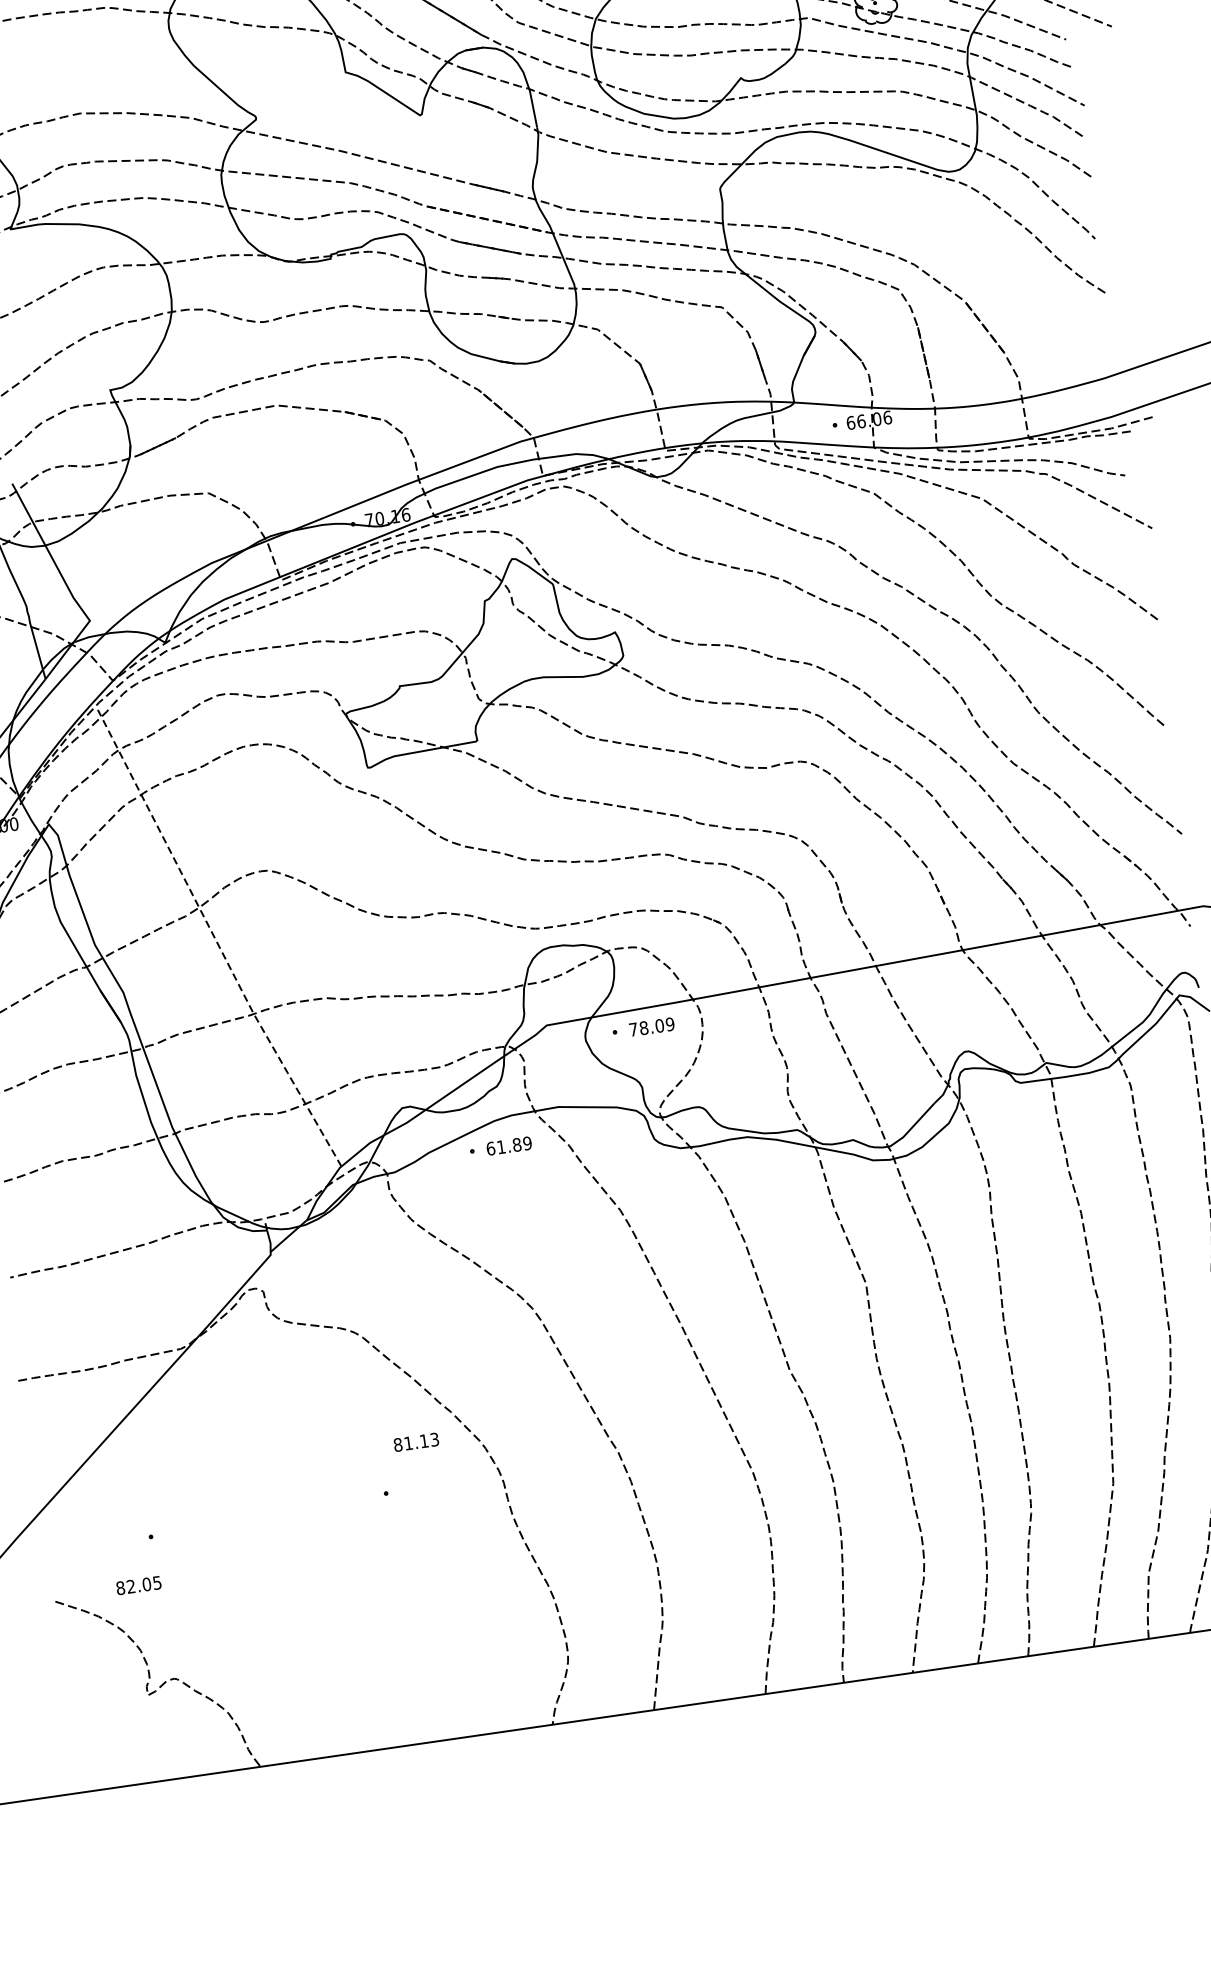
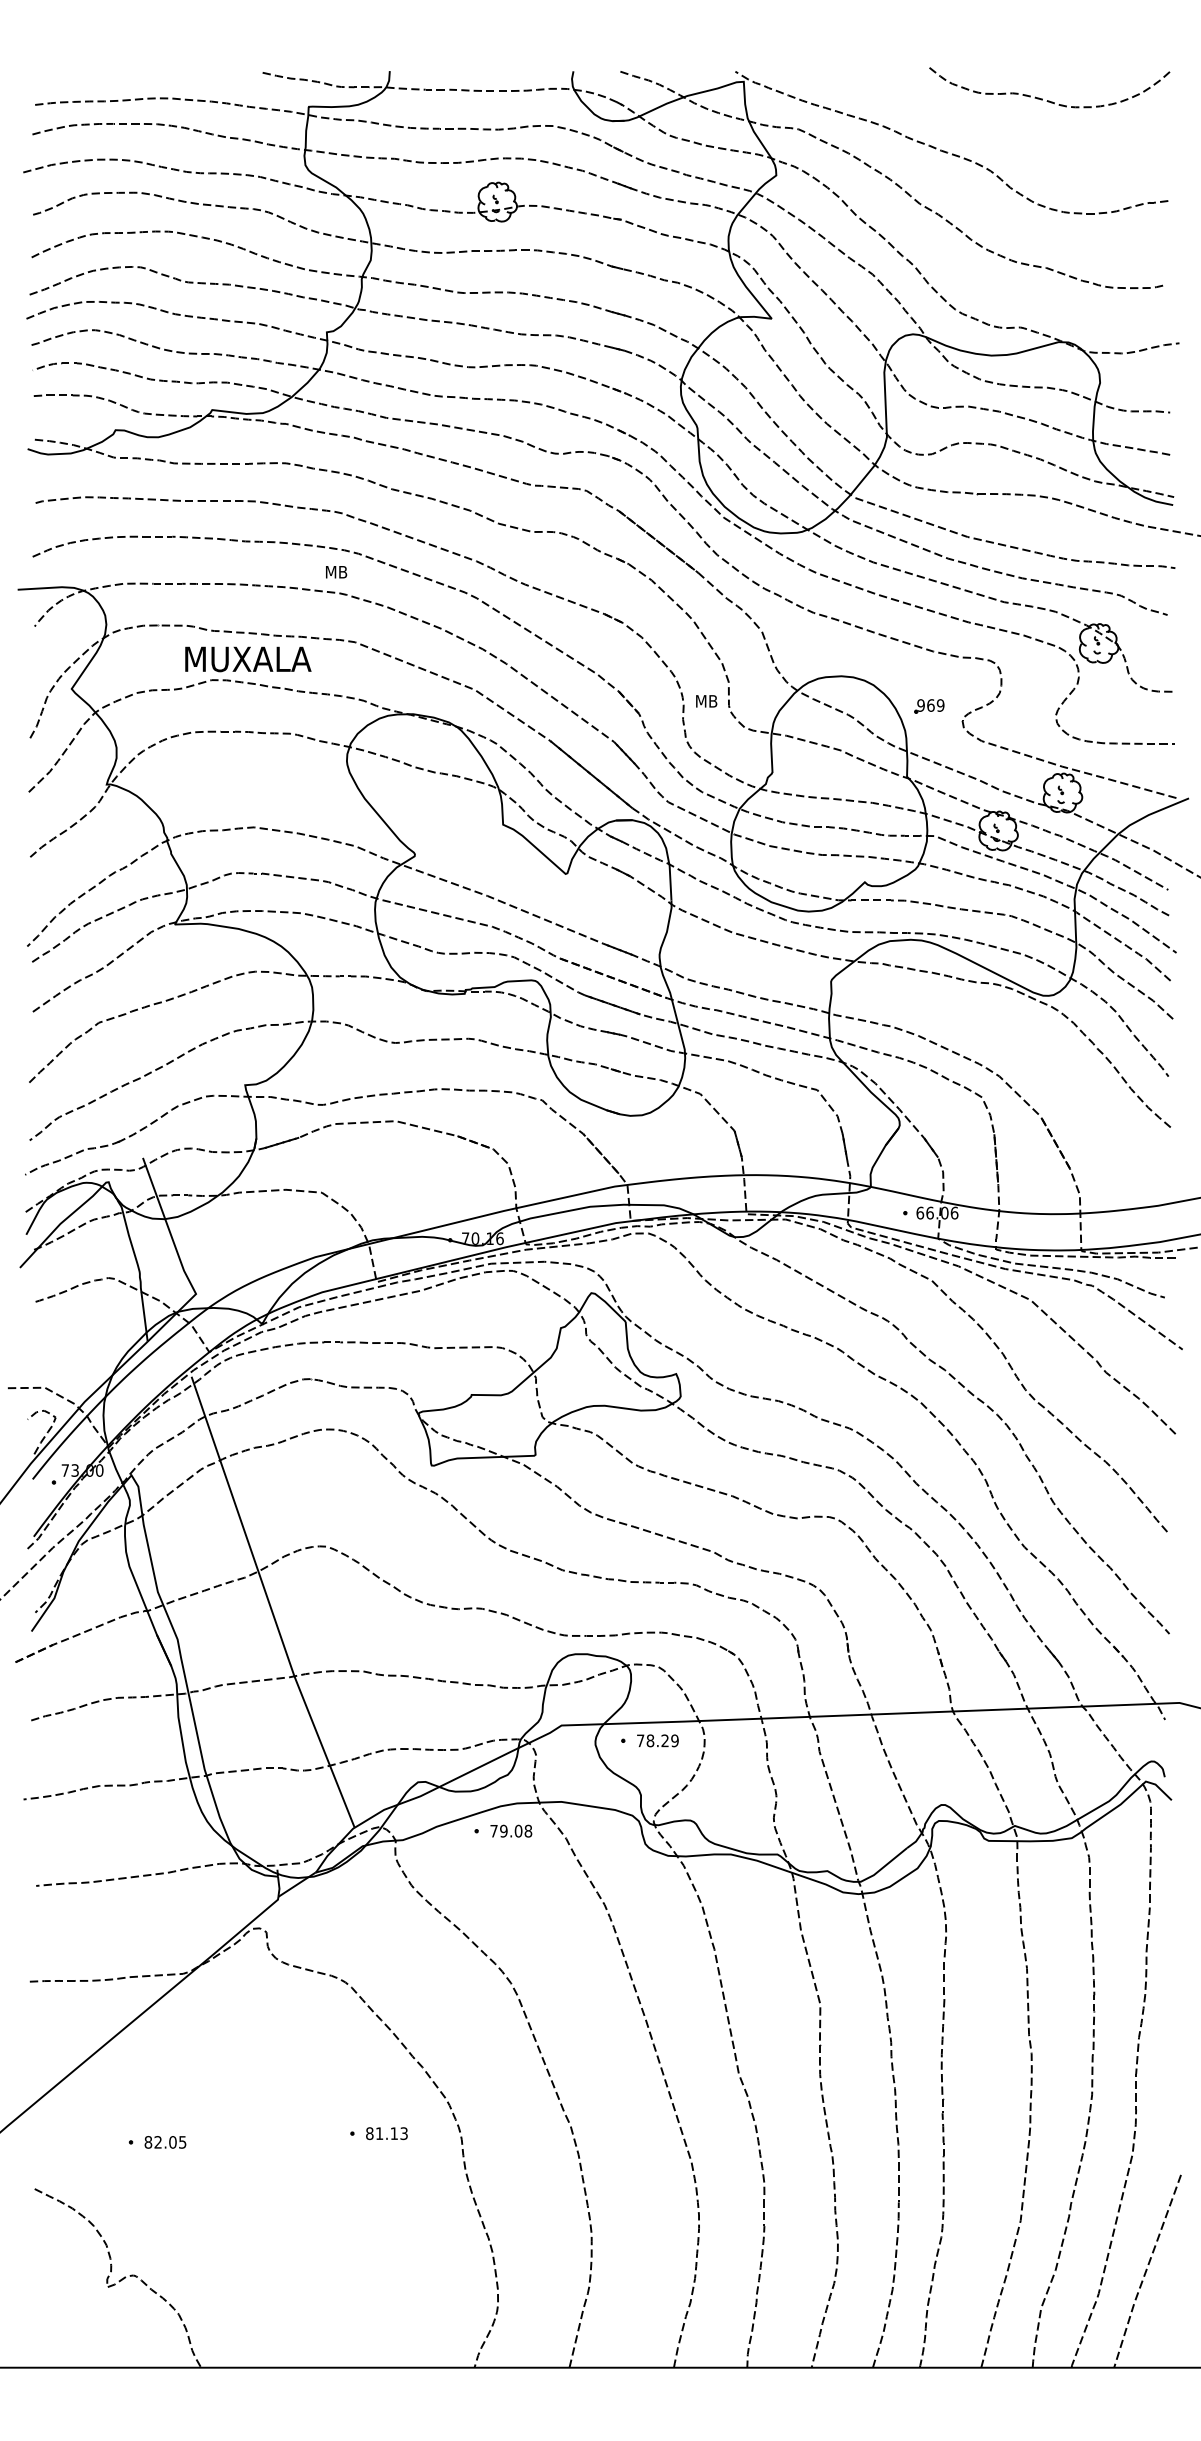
line: (215, 940) -> (269, 1603), dashed -> solid
text: (660, 1025) -> (665, 1740), 78.09 -> 78.29
text: (509, 1145) -> (511, 1830), 61.89 -> 79.08
text: (415, 1442) -> (386, 2133), moved
text: (138, 1585) -> (165, 2142), moved

